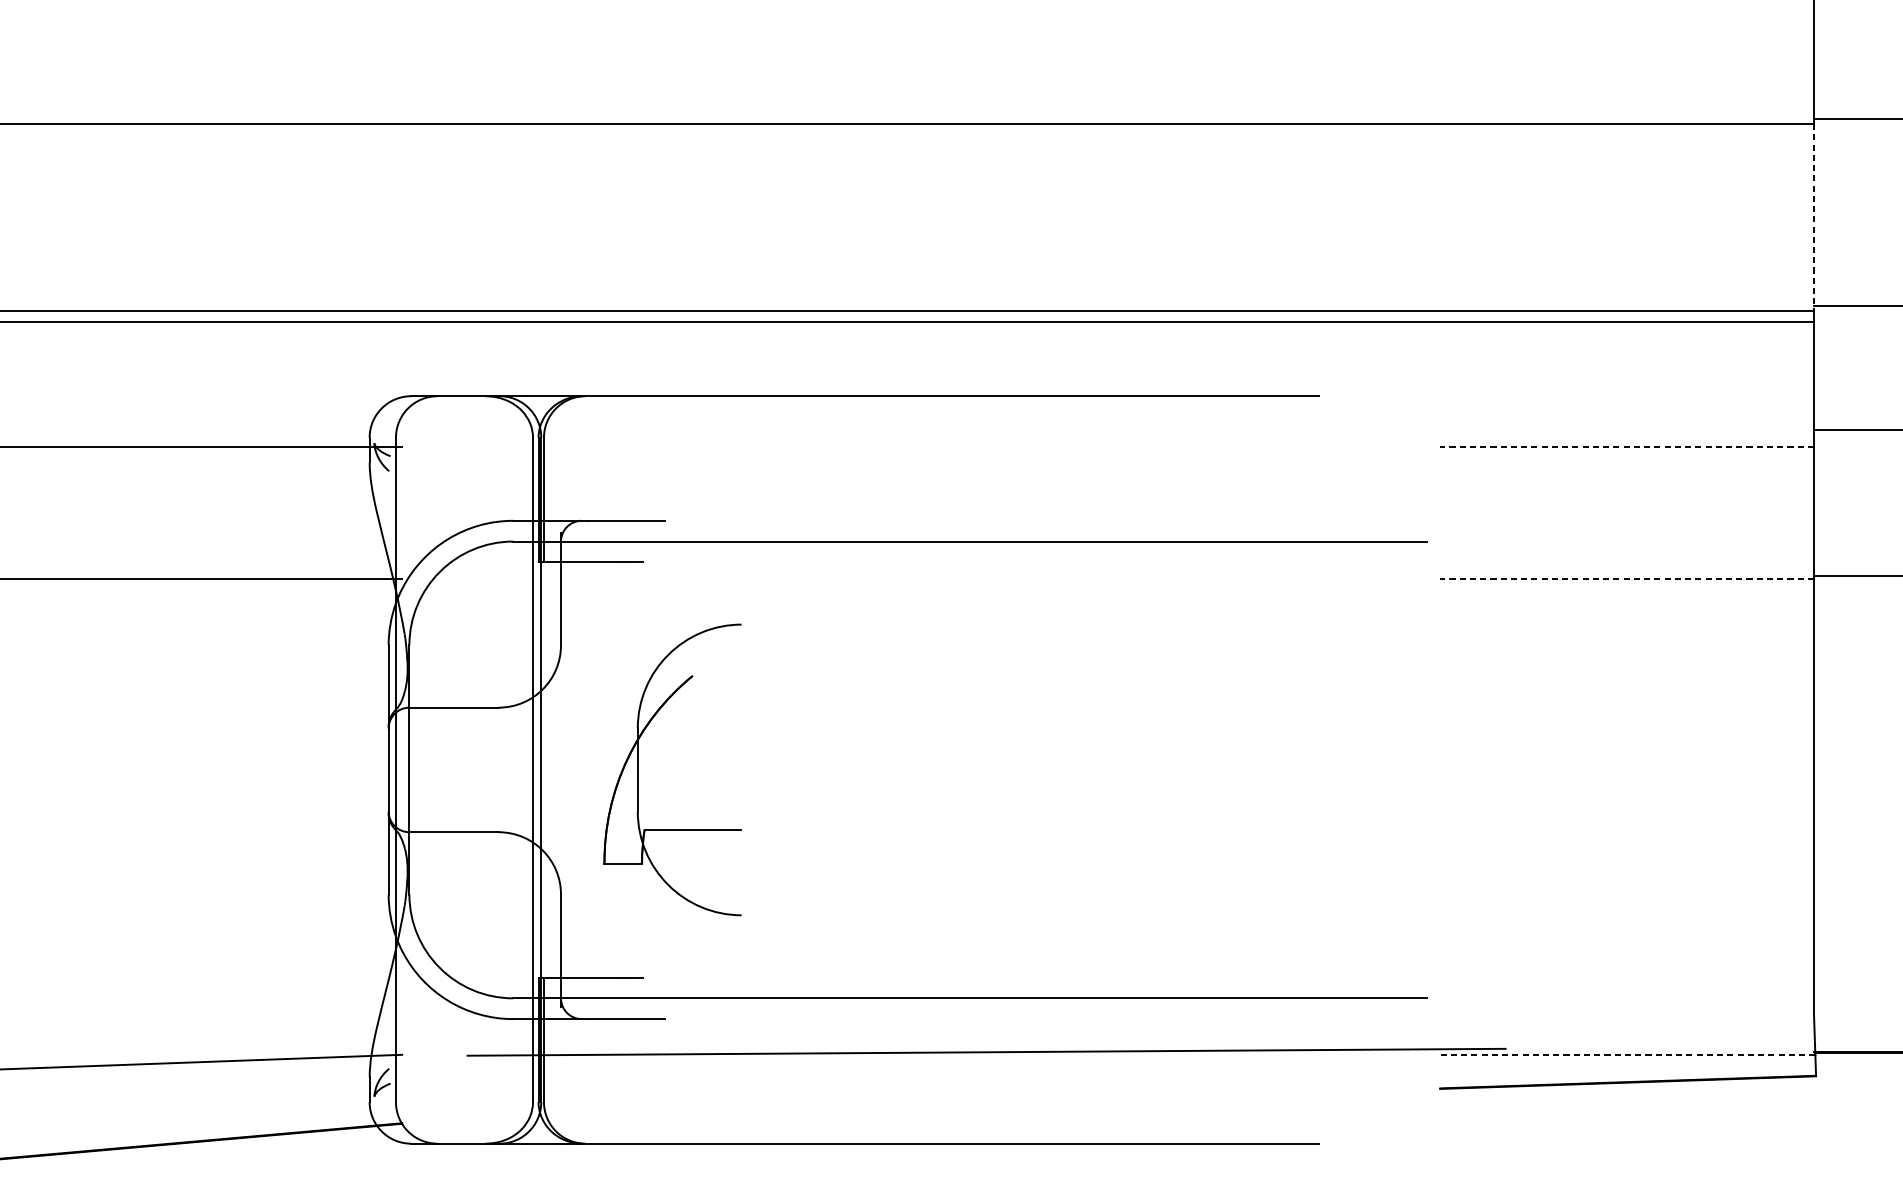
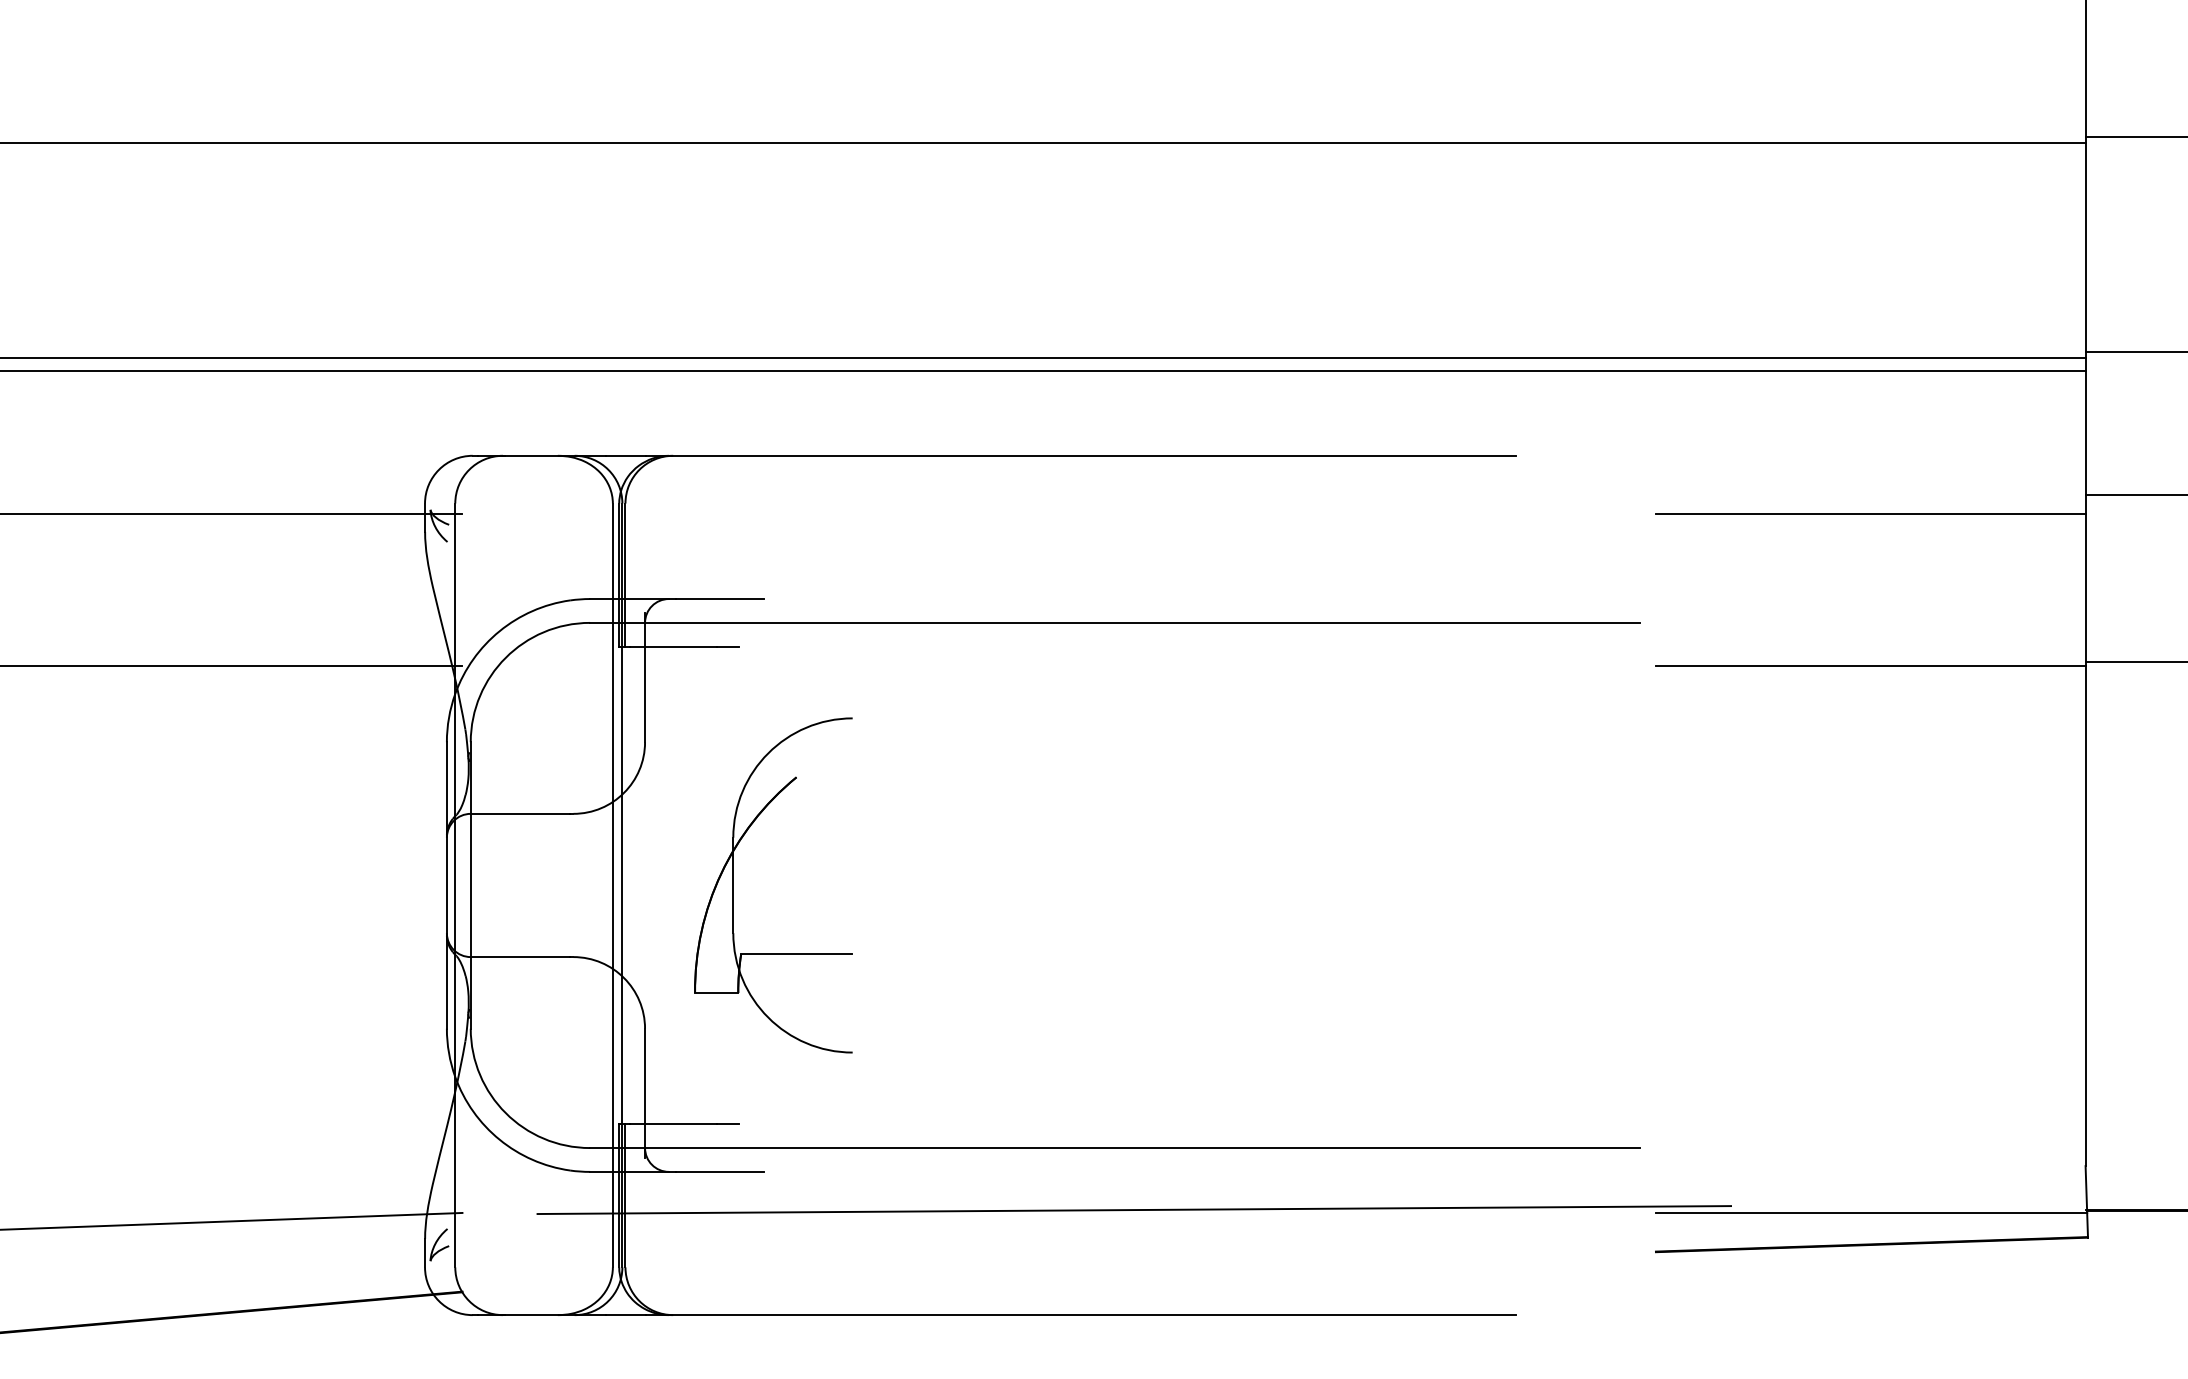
line: (1813, 217) -> (2085, 250), dashed -> solid
line: (1626, 446) -> (1870, 513), dashed -> solid
line: (1626, 579) -> (1870, 666), dashed -> solid
line: (1627, 1054) -> (1871, 1212), dashed -> solid

